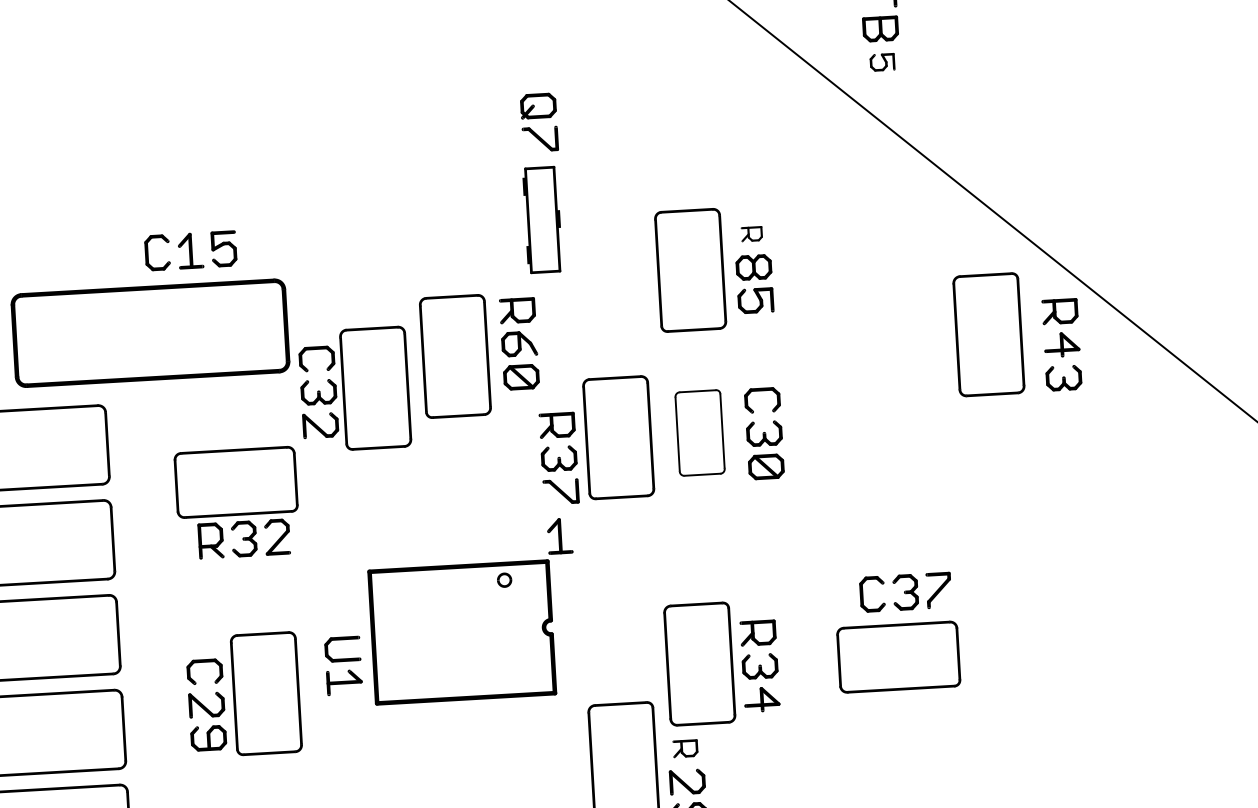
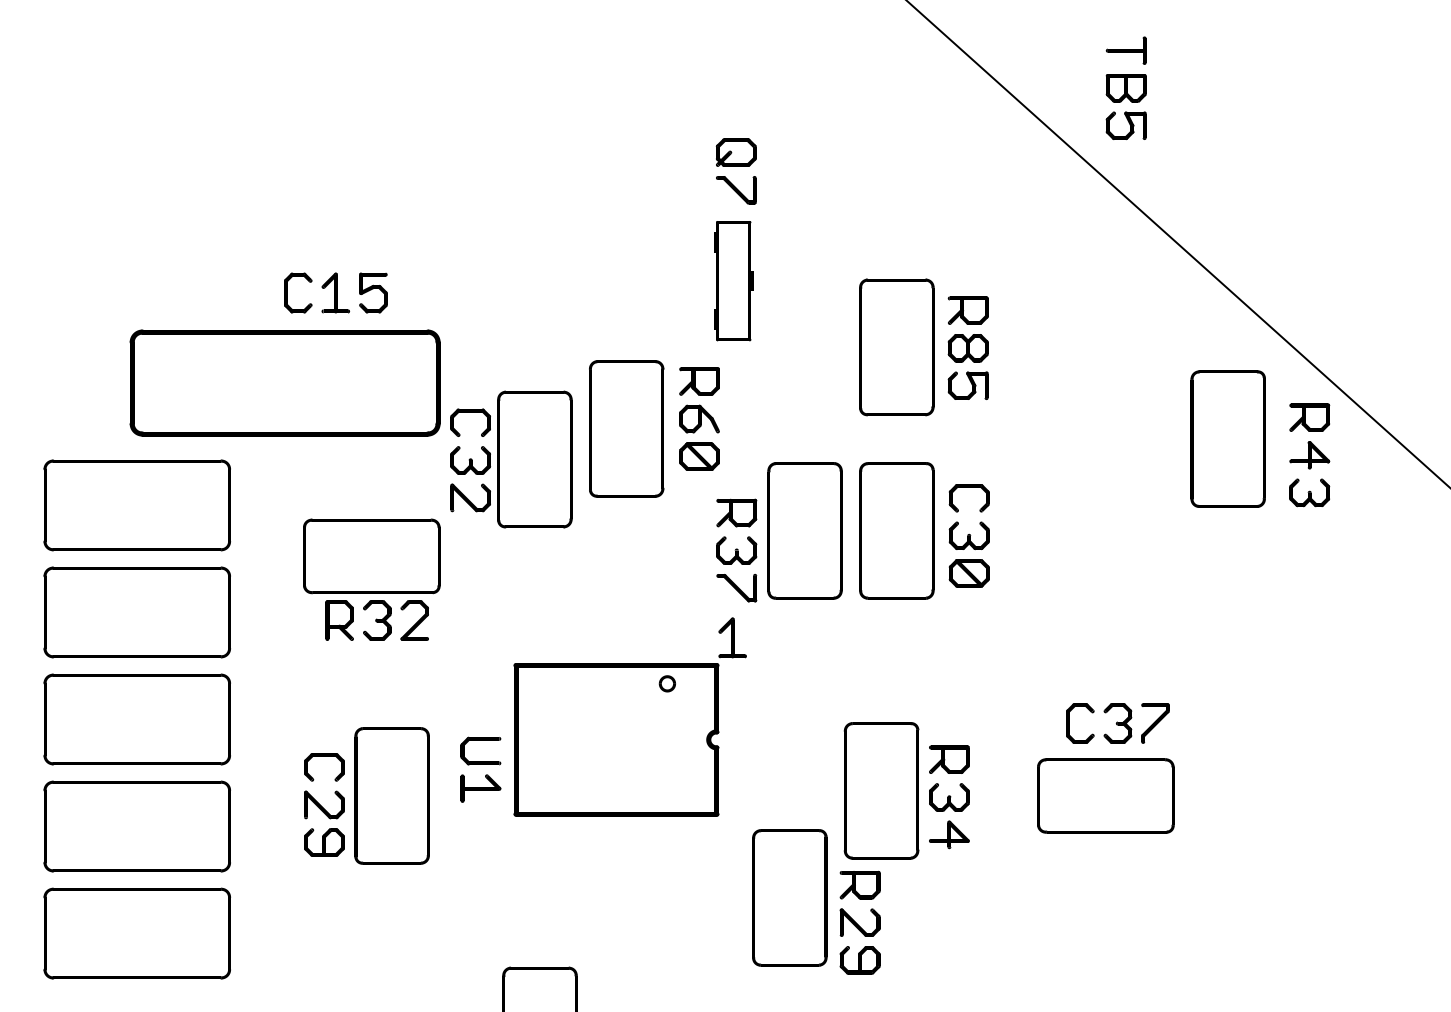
part: (881, 62) -> (1125, 125), size x1.43
part: (751, 234) -> (967, 310), size x1.67
part: (699, 432) -> (896, 530), size x1.43
part: (685, 748) -> (859, 884), size x1.43

